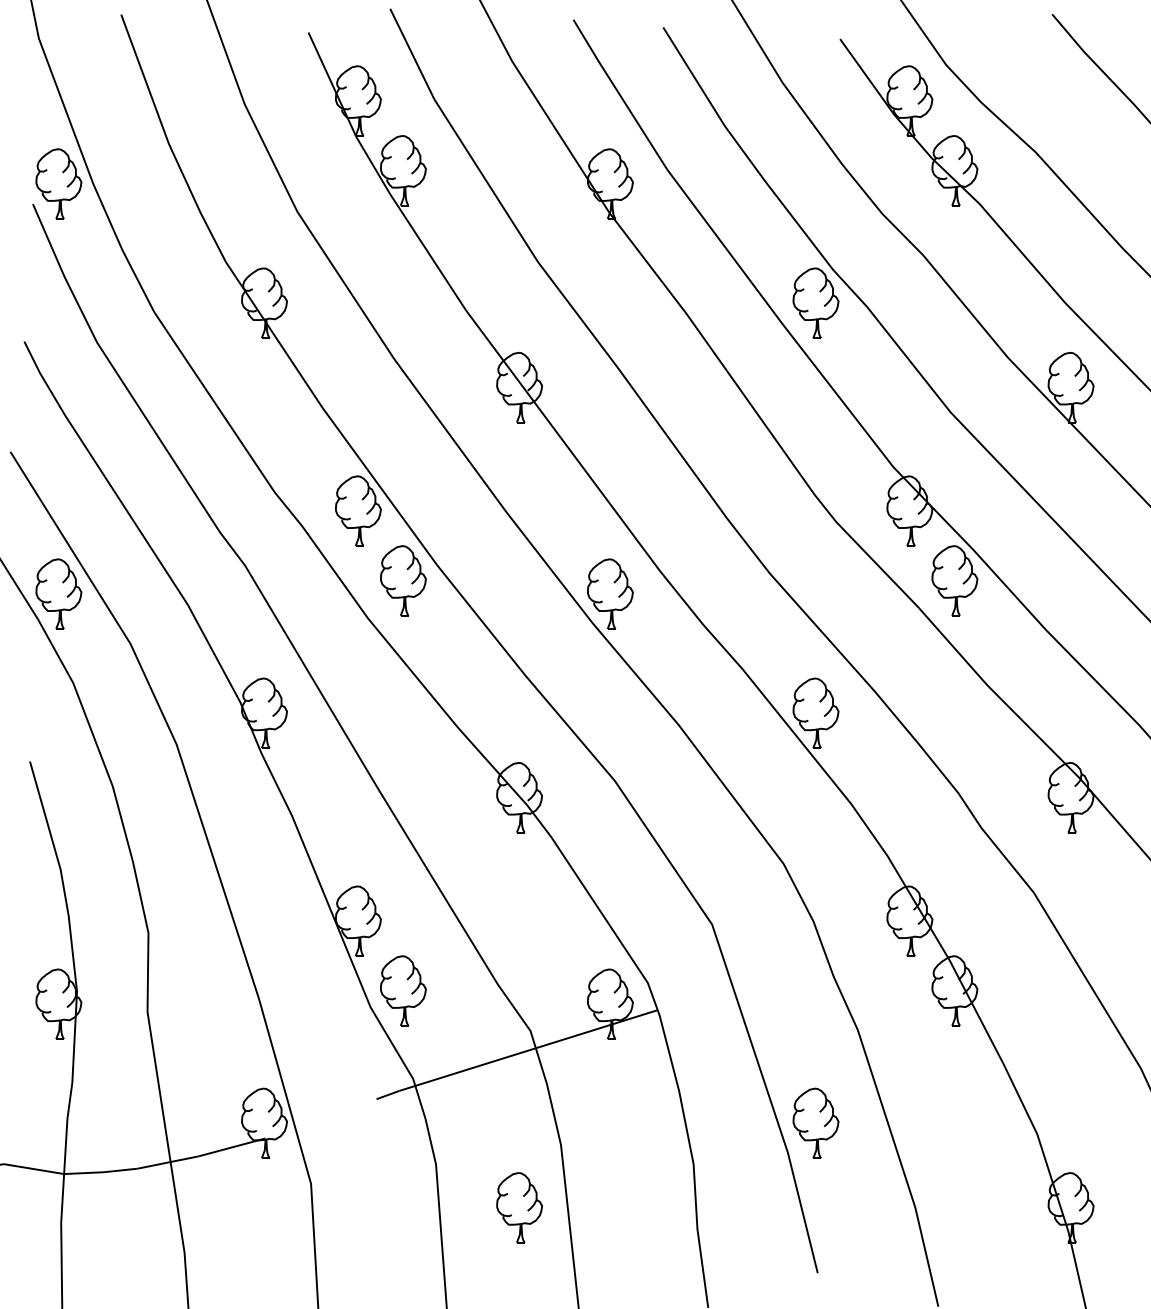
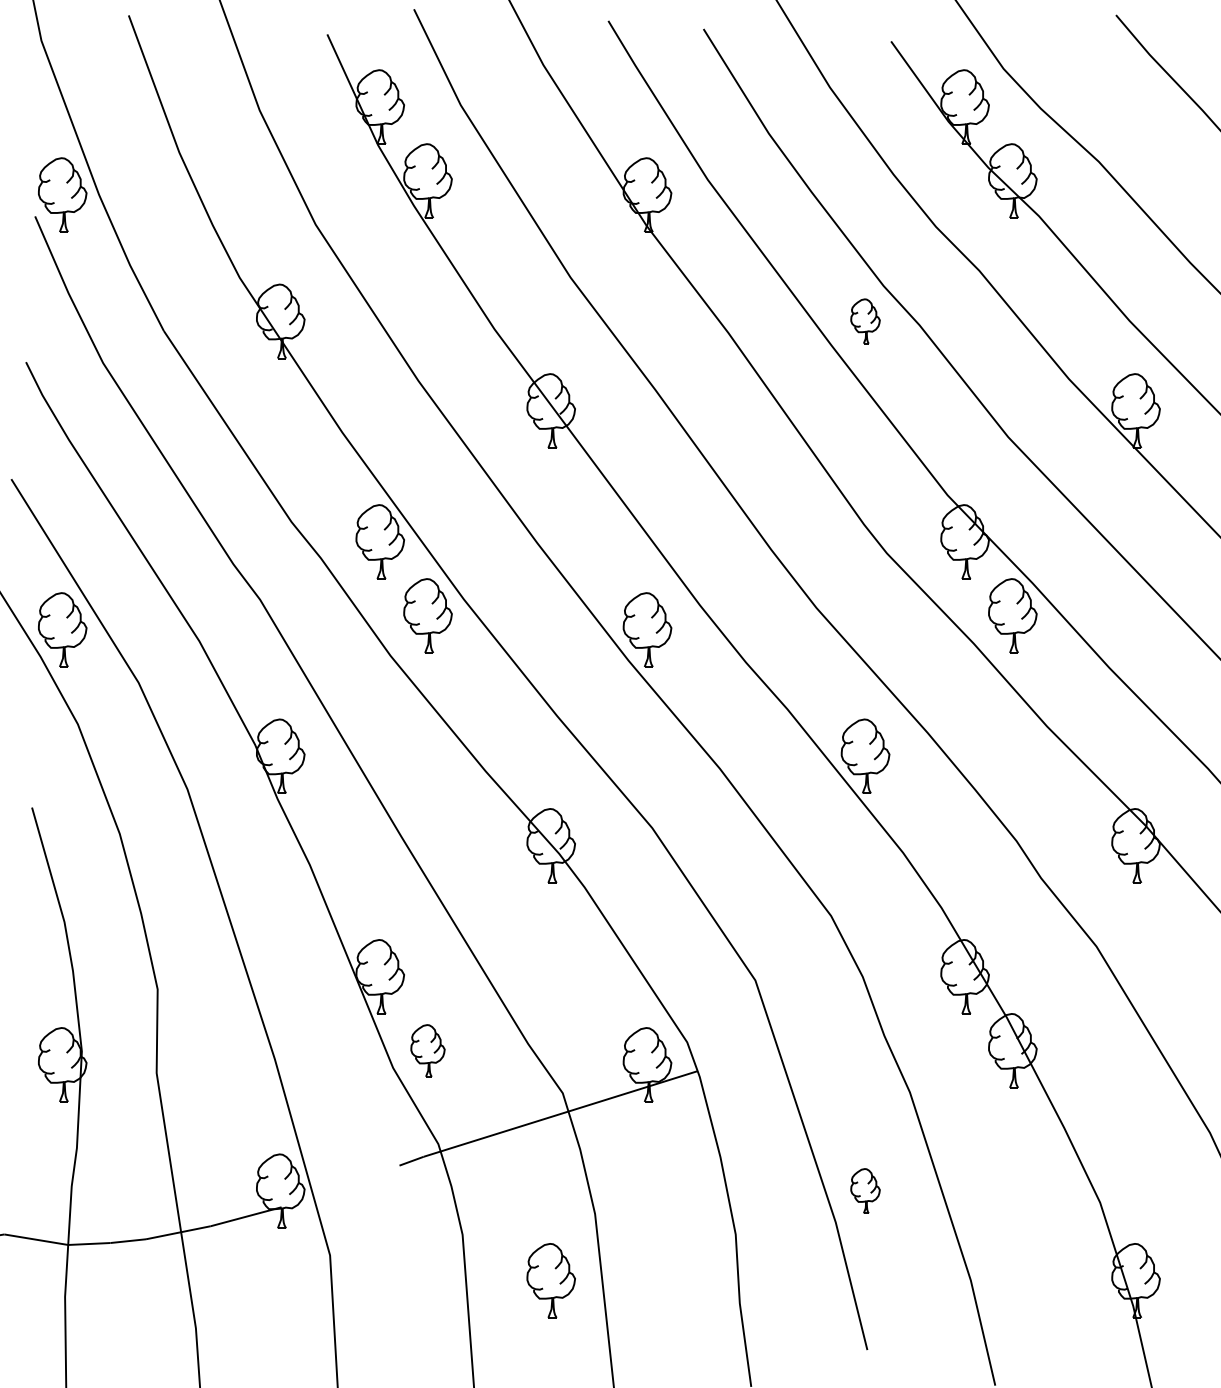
part: (815, 303) -> (865, 321), size x0.6
part: (402, 990) -> (427, 1050), size x0.7
part: (815, 1122) -> (865, 1190), size x0.6

